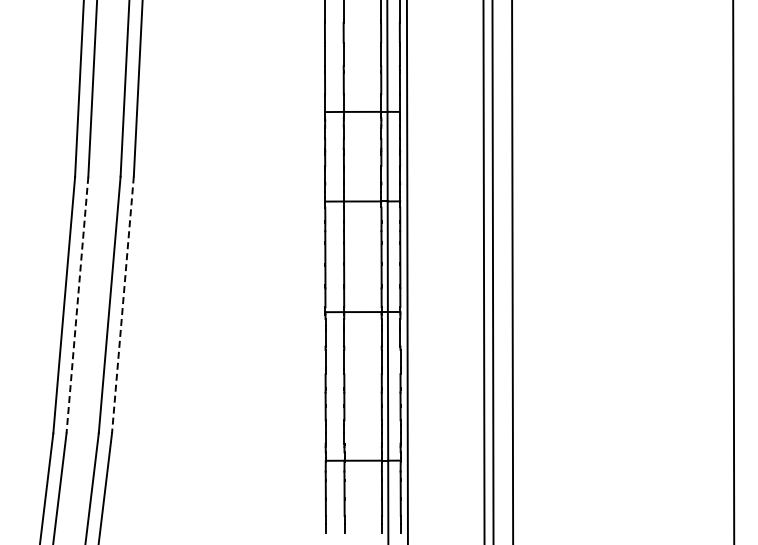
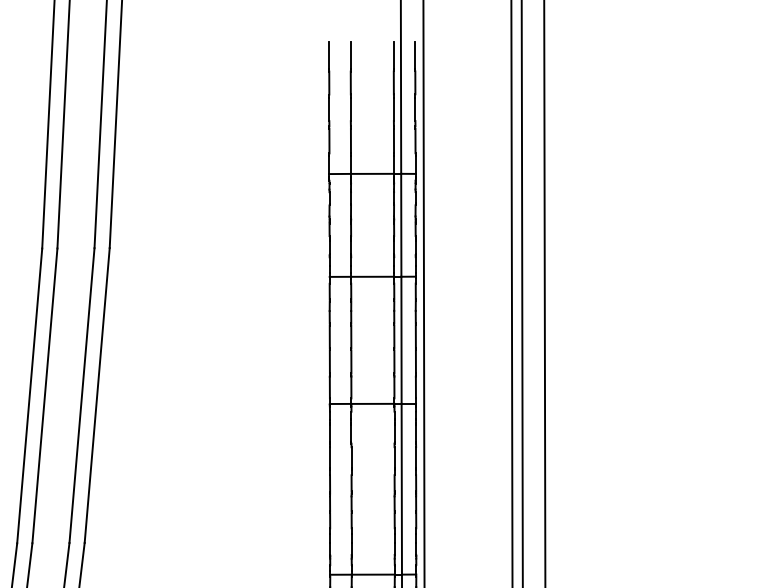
line: (122, 304) -> (96, 395), dashed -> solid
line: (77, 305) -> (44, 396), dashed -> solid

